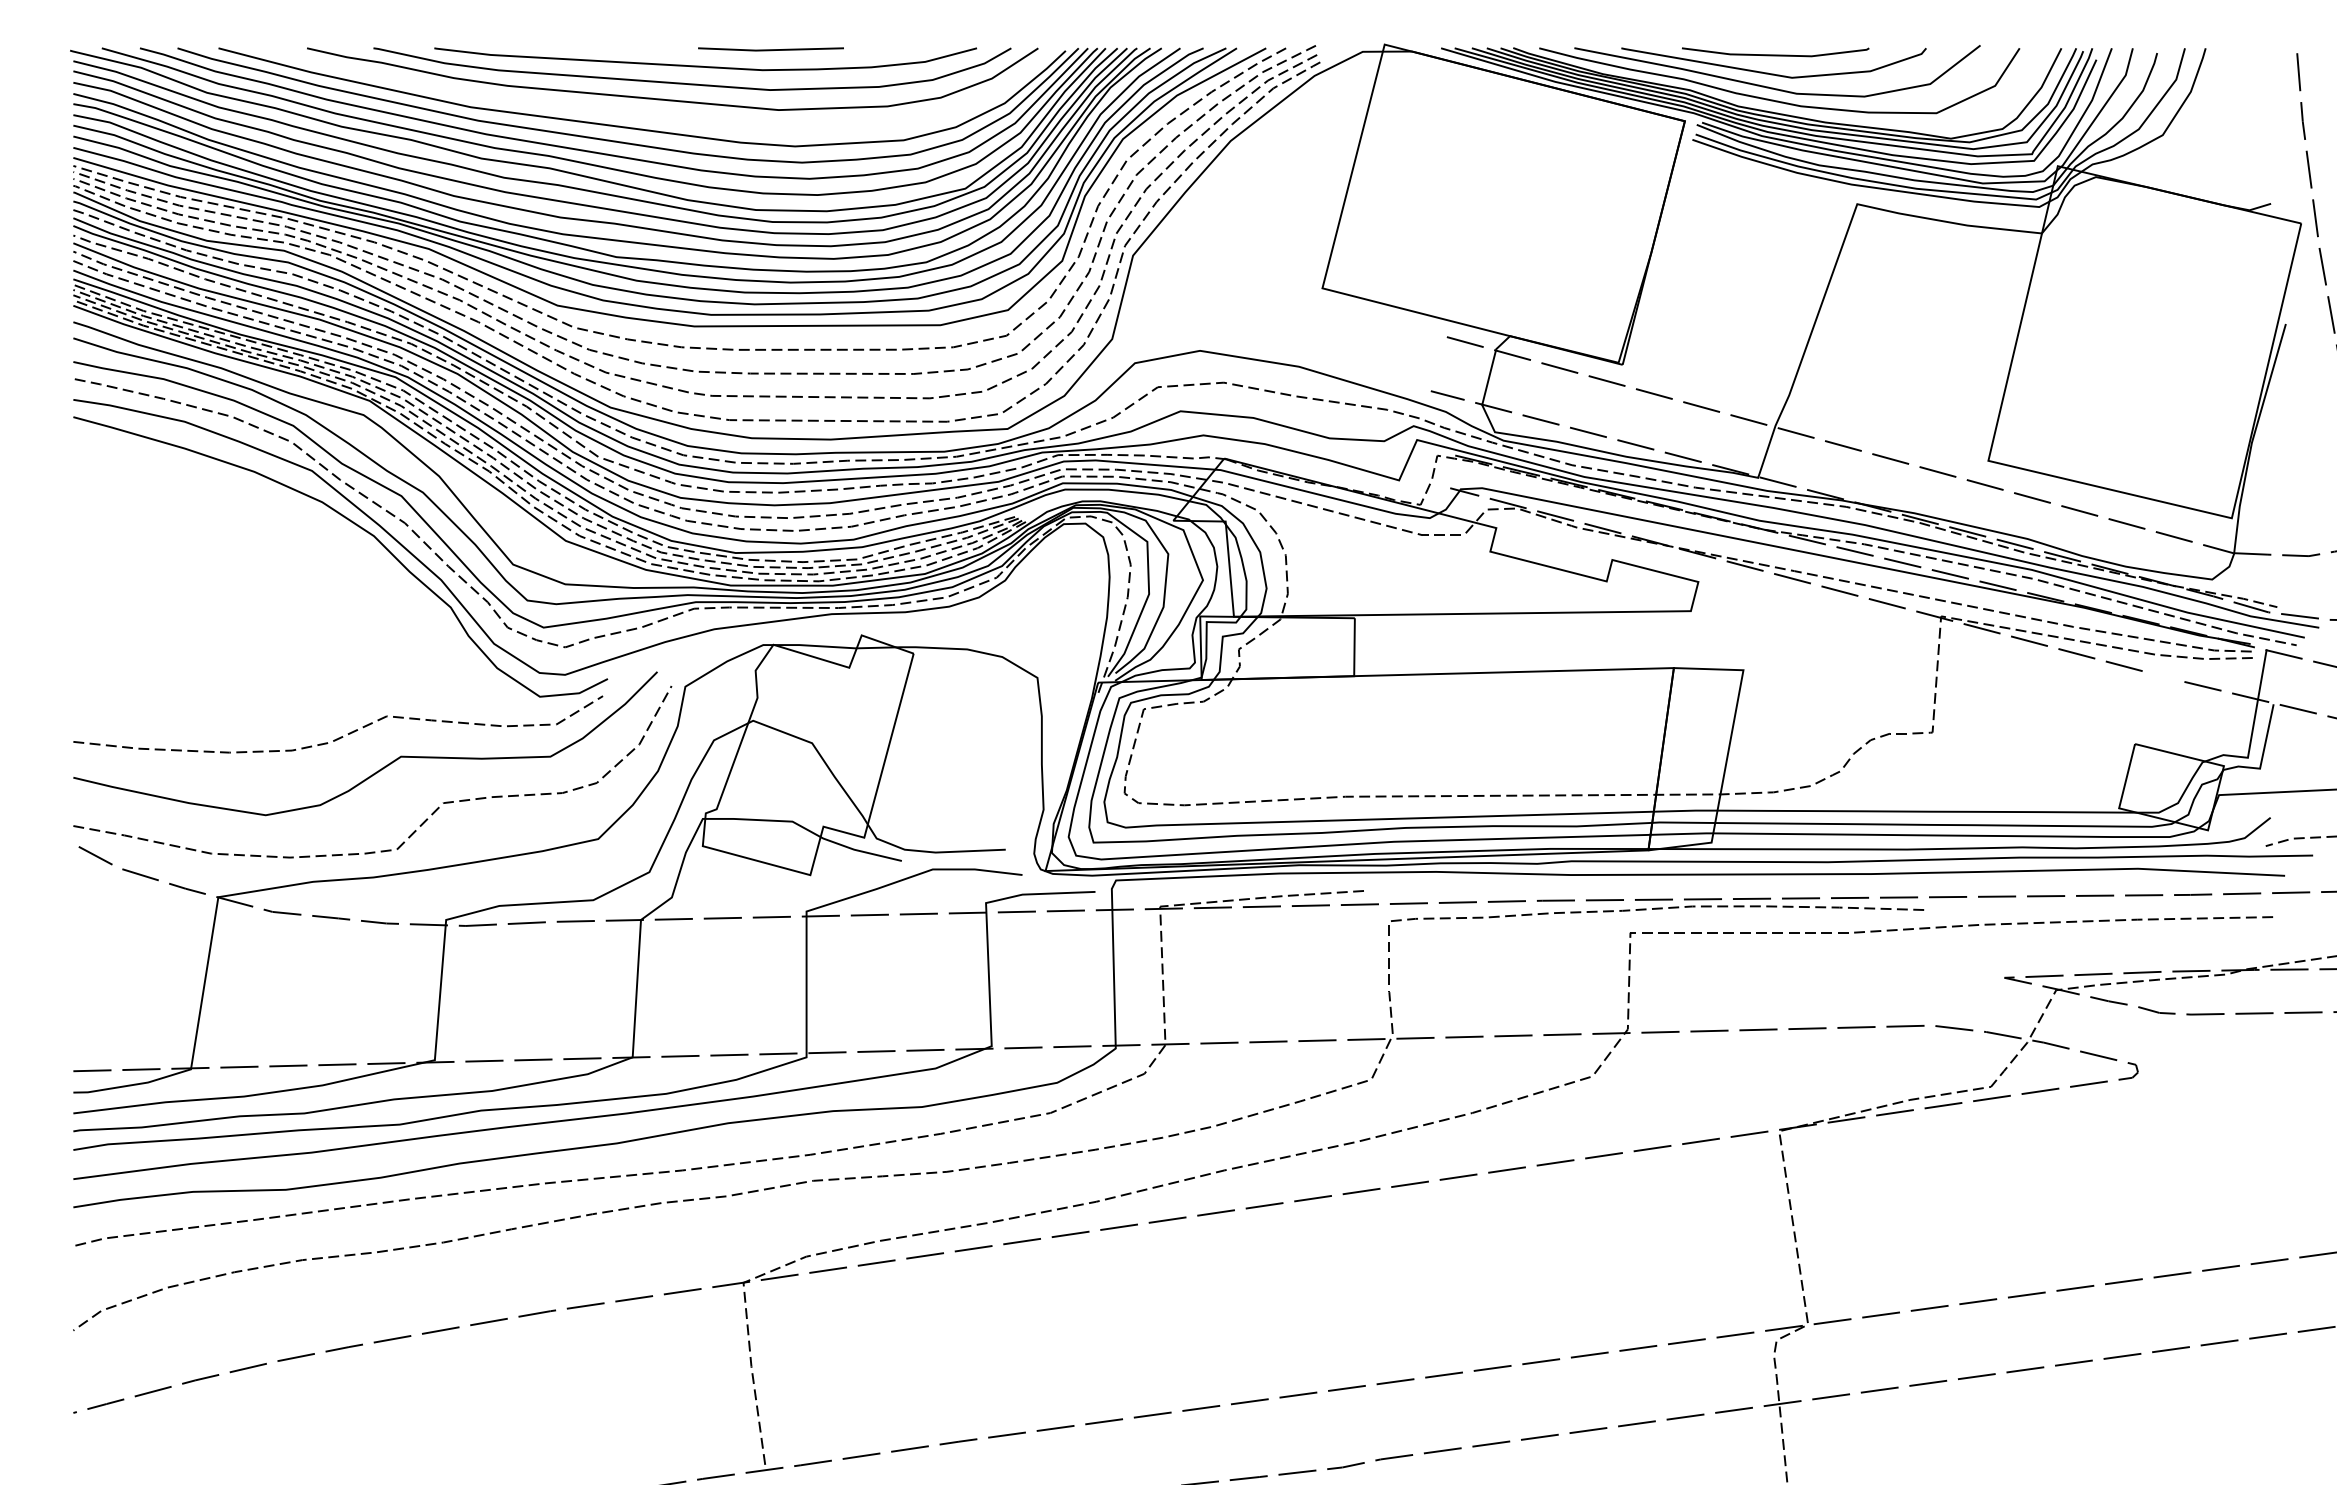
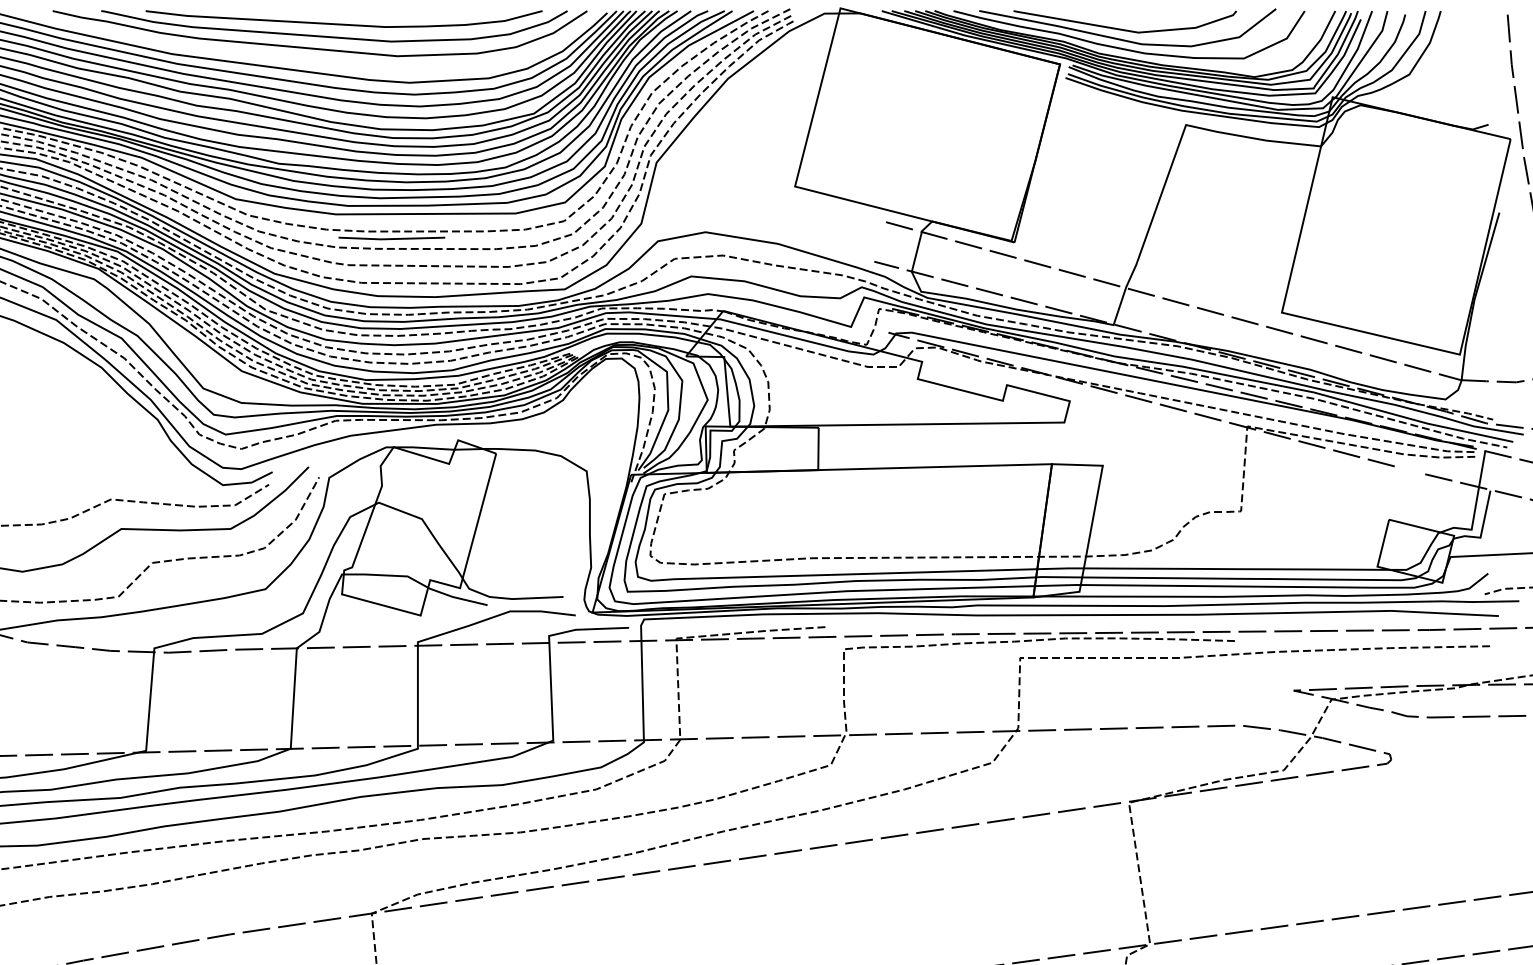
line: (770, 49) -> (391, 238), moved
curve: (1775, 54) -> (1126, 15), removed

